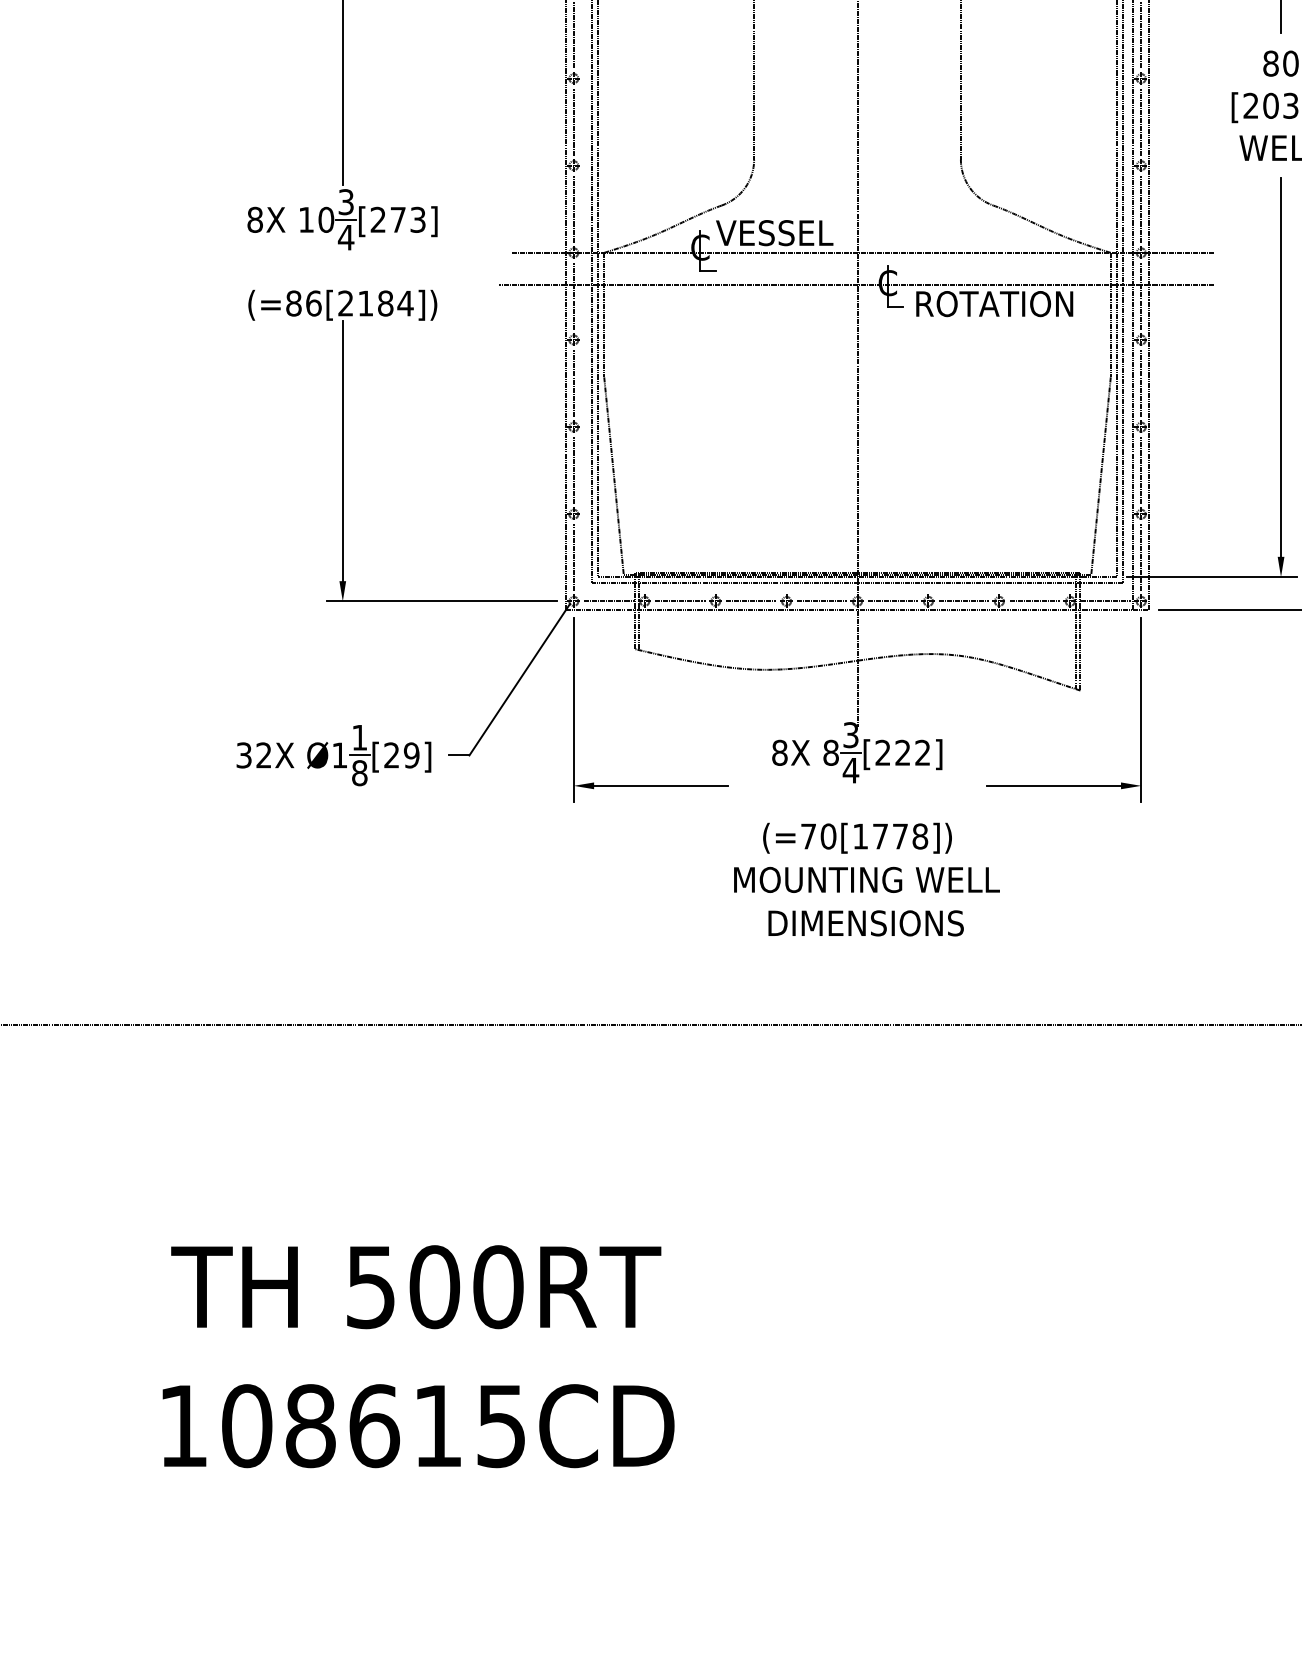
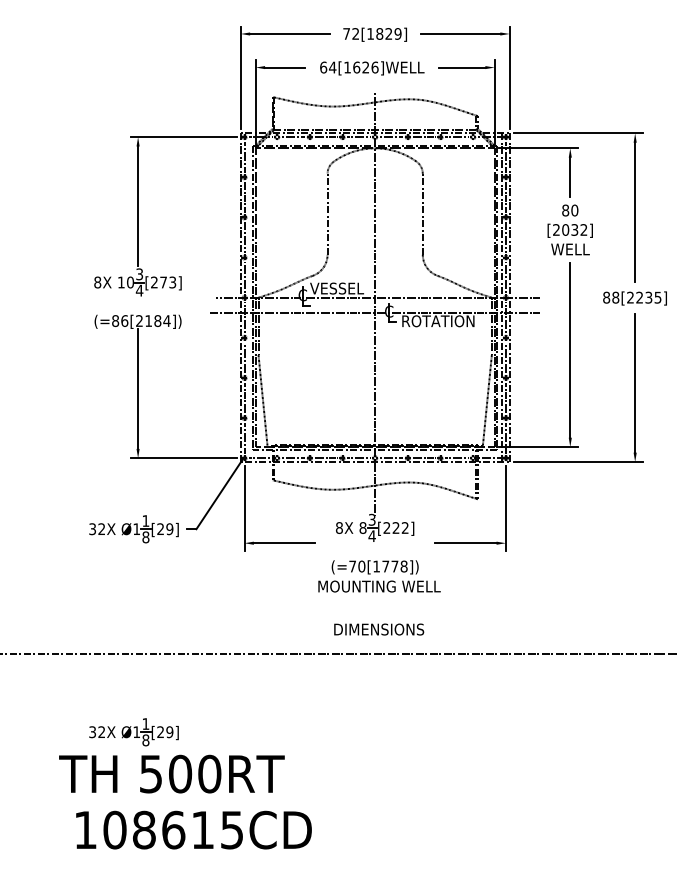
text: (866, 923) -> (379, 629), moved
part: (332, 1196) -> (133, 732), added
text: (417, 1424) -> (193, 829), moved

